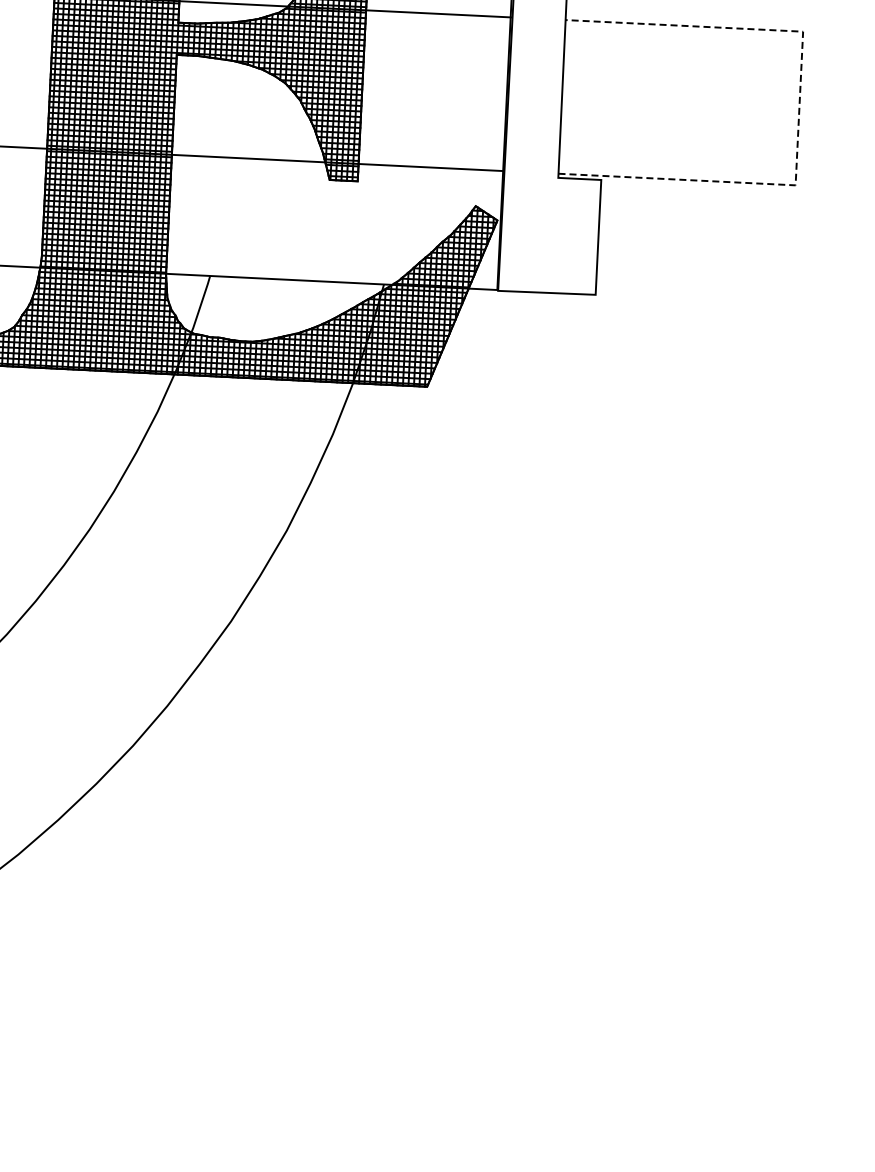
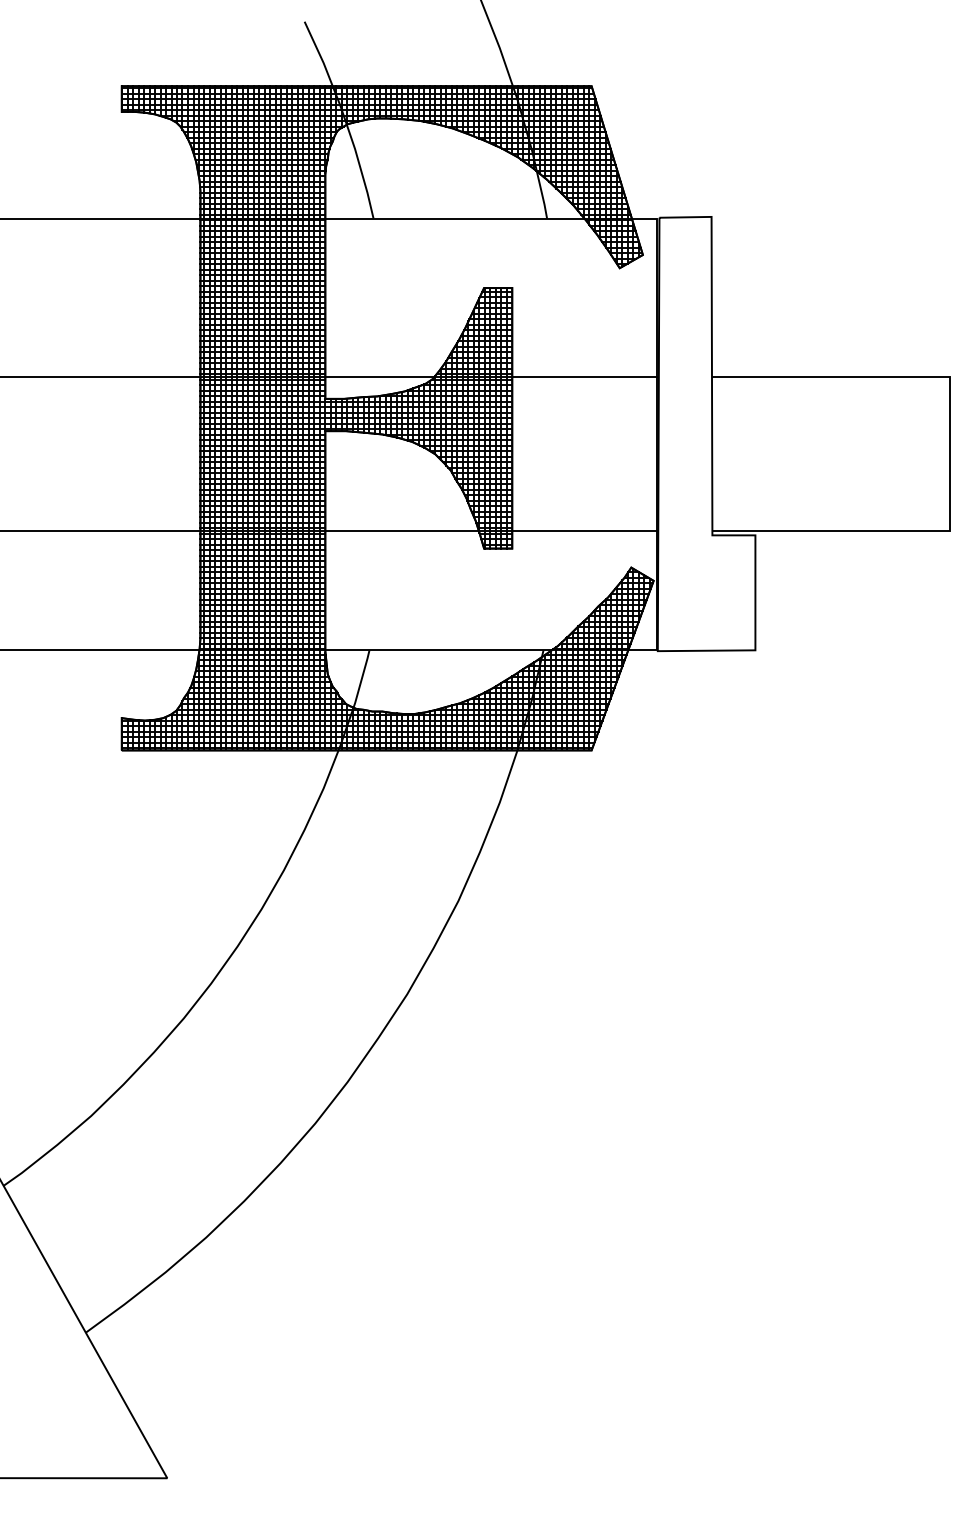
line: (799, 108) -> (949, 454), dashed -> solid

